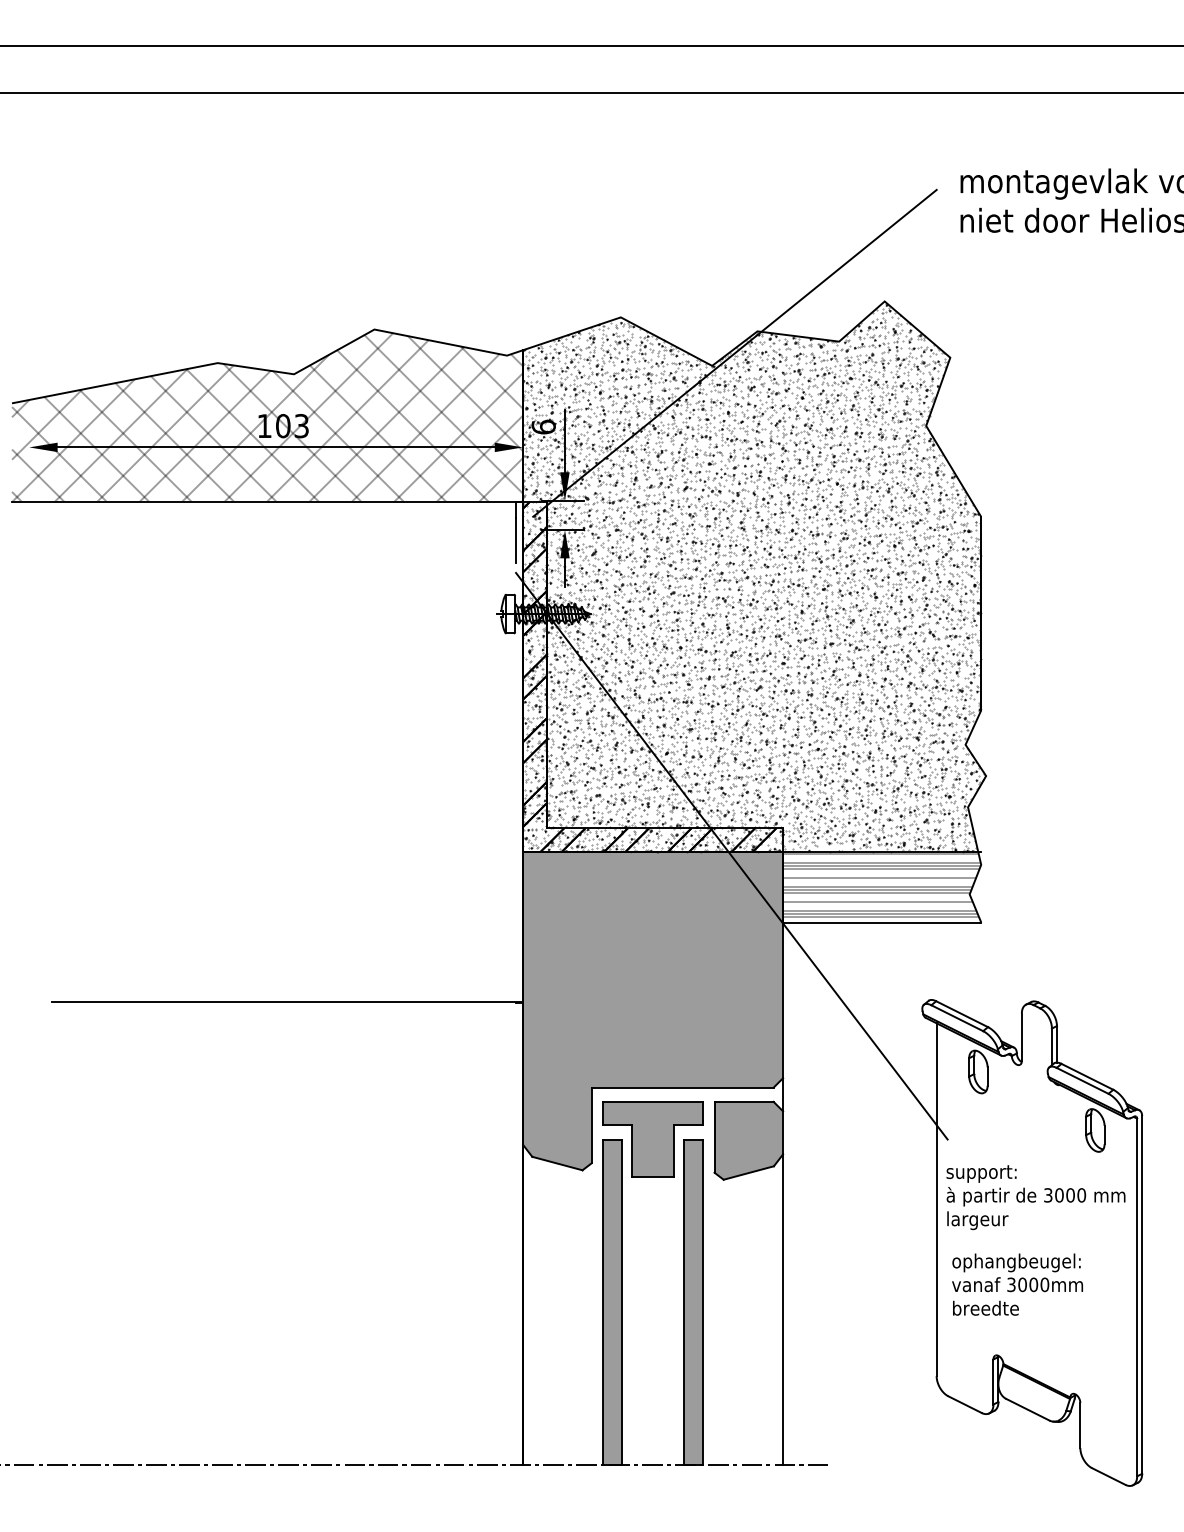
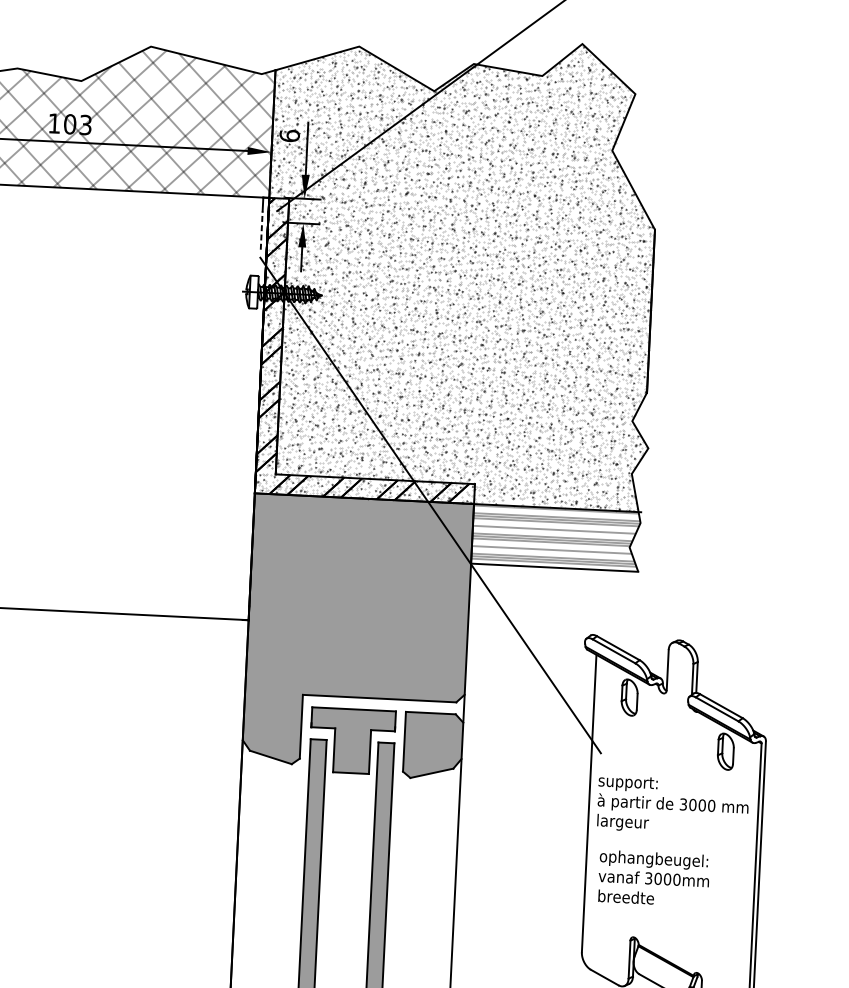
line: (516, 540) -> (262, 230), solid -> dashed
hatch: (753, 577) -> (460, 271), removed

